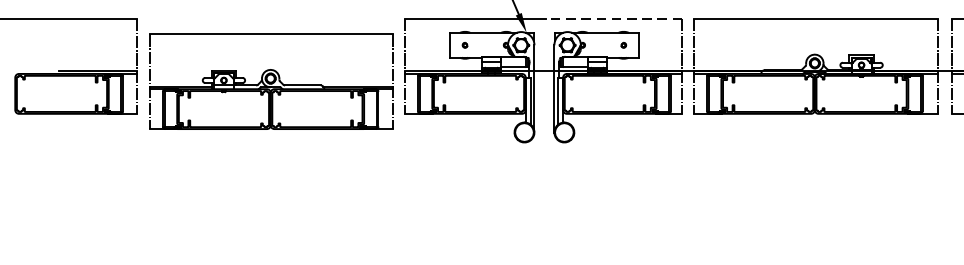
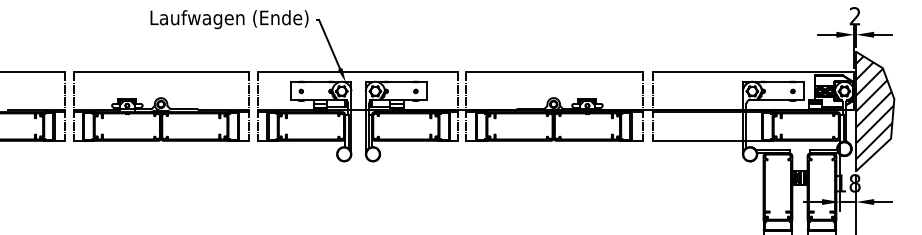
line: (613, 19) -> (408, 72), dashed -> solid
part: (271, 81) -> (161, 106), moved

